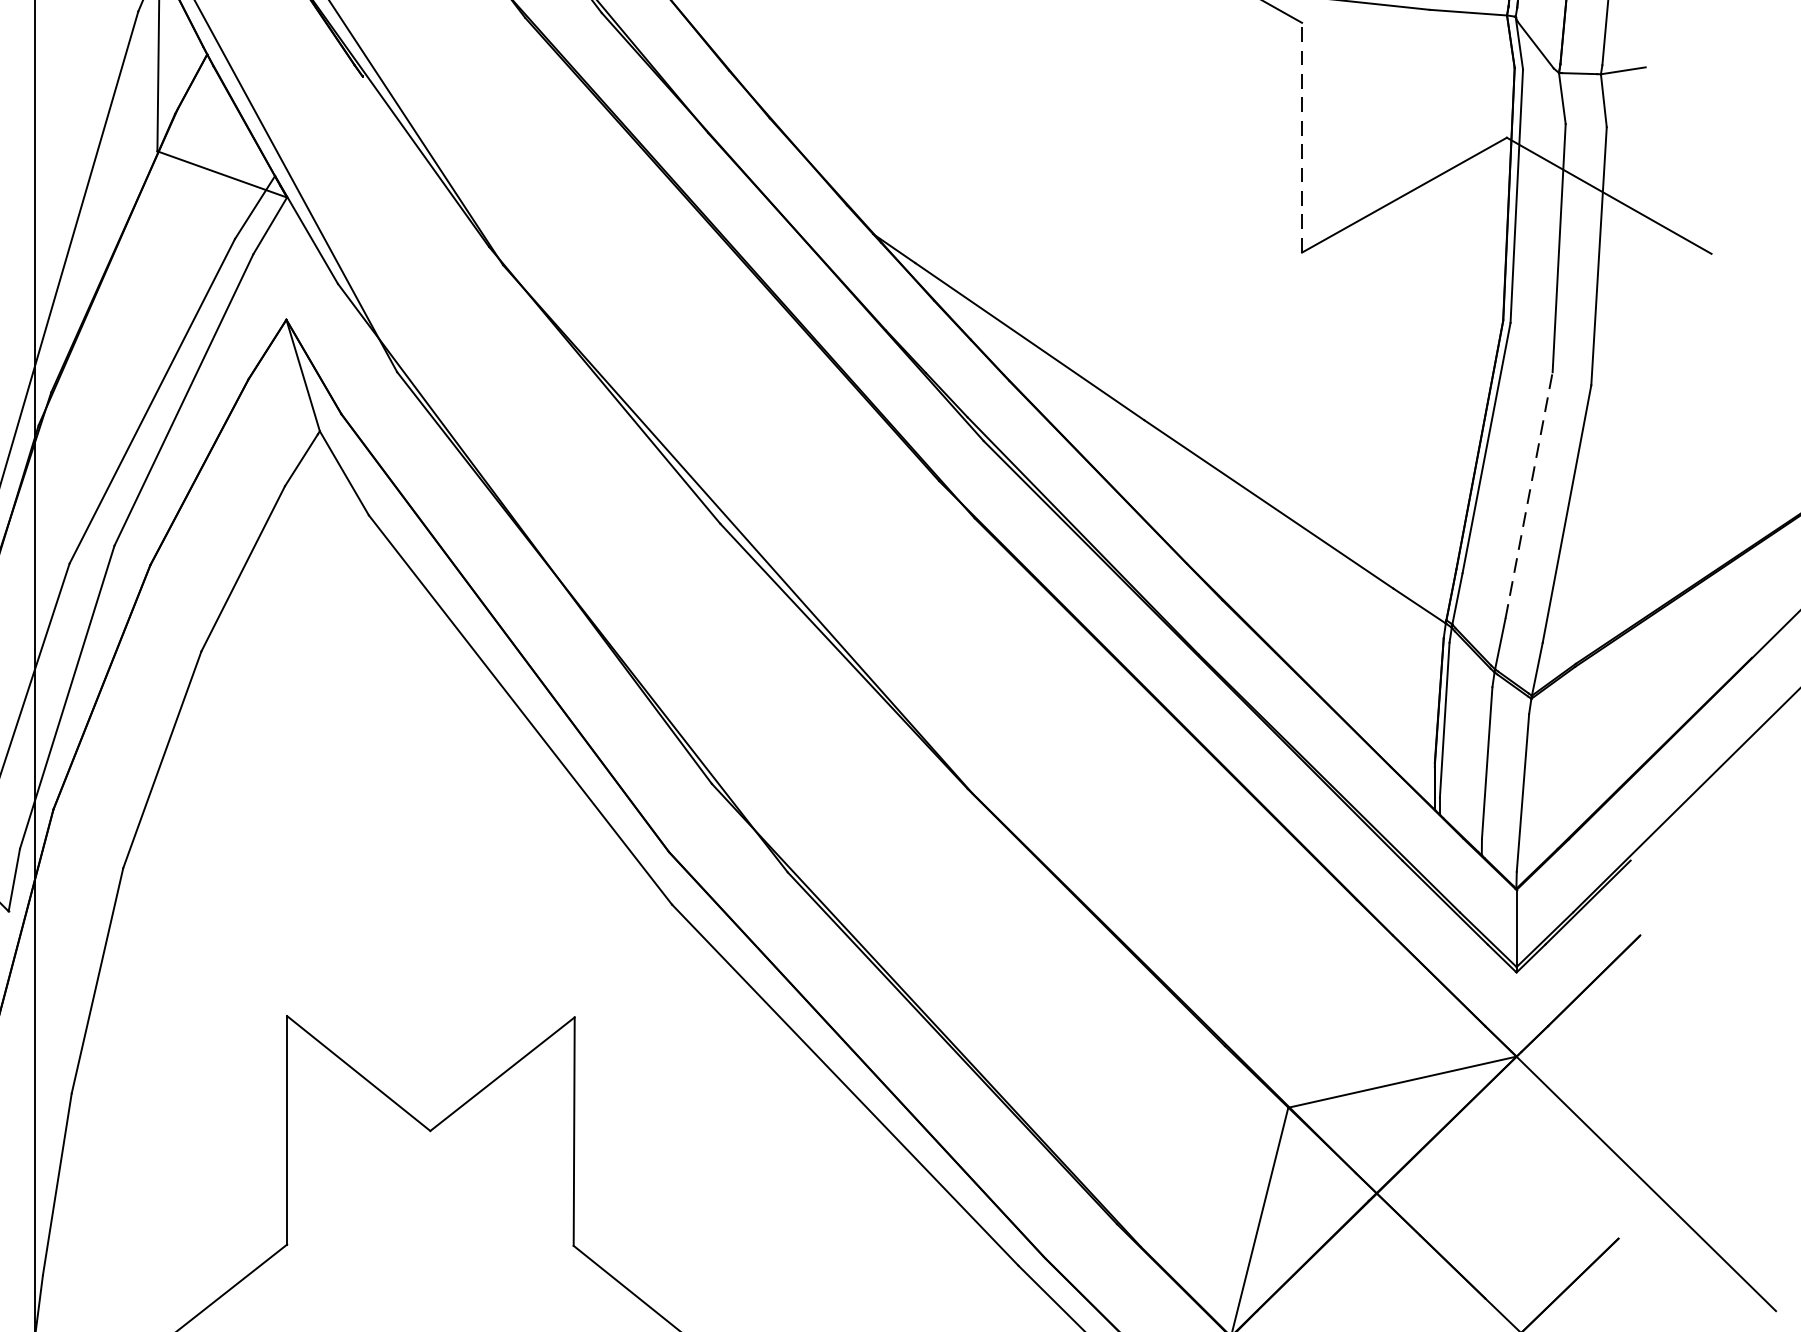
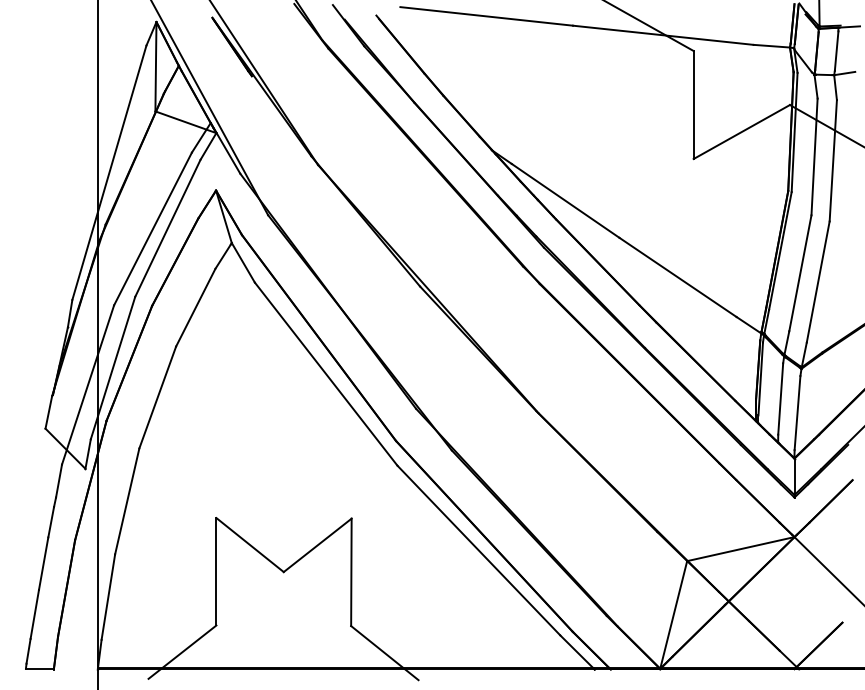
line: (1301, 136) -> (693, 104), dashed -> solid
line: (1529, 496) -> (800, 273), dashed -> solid

